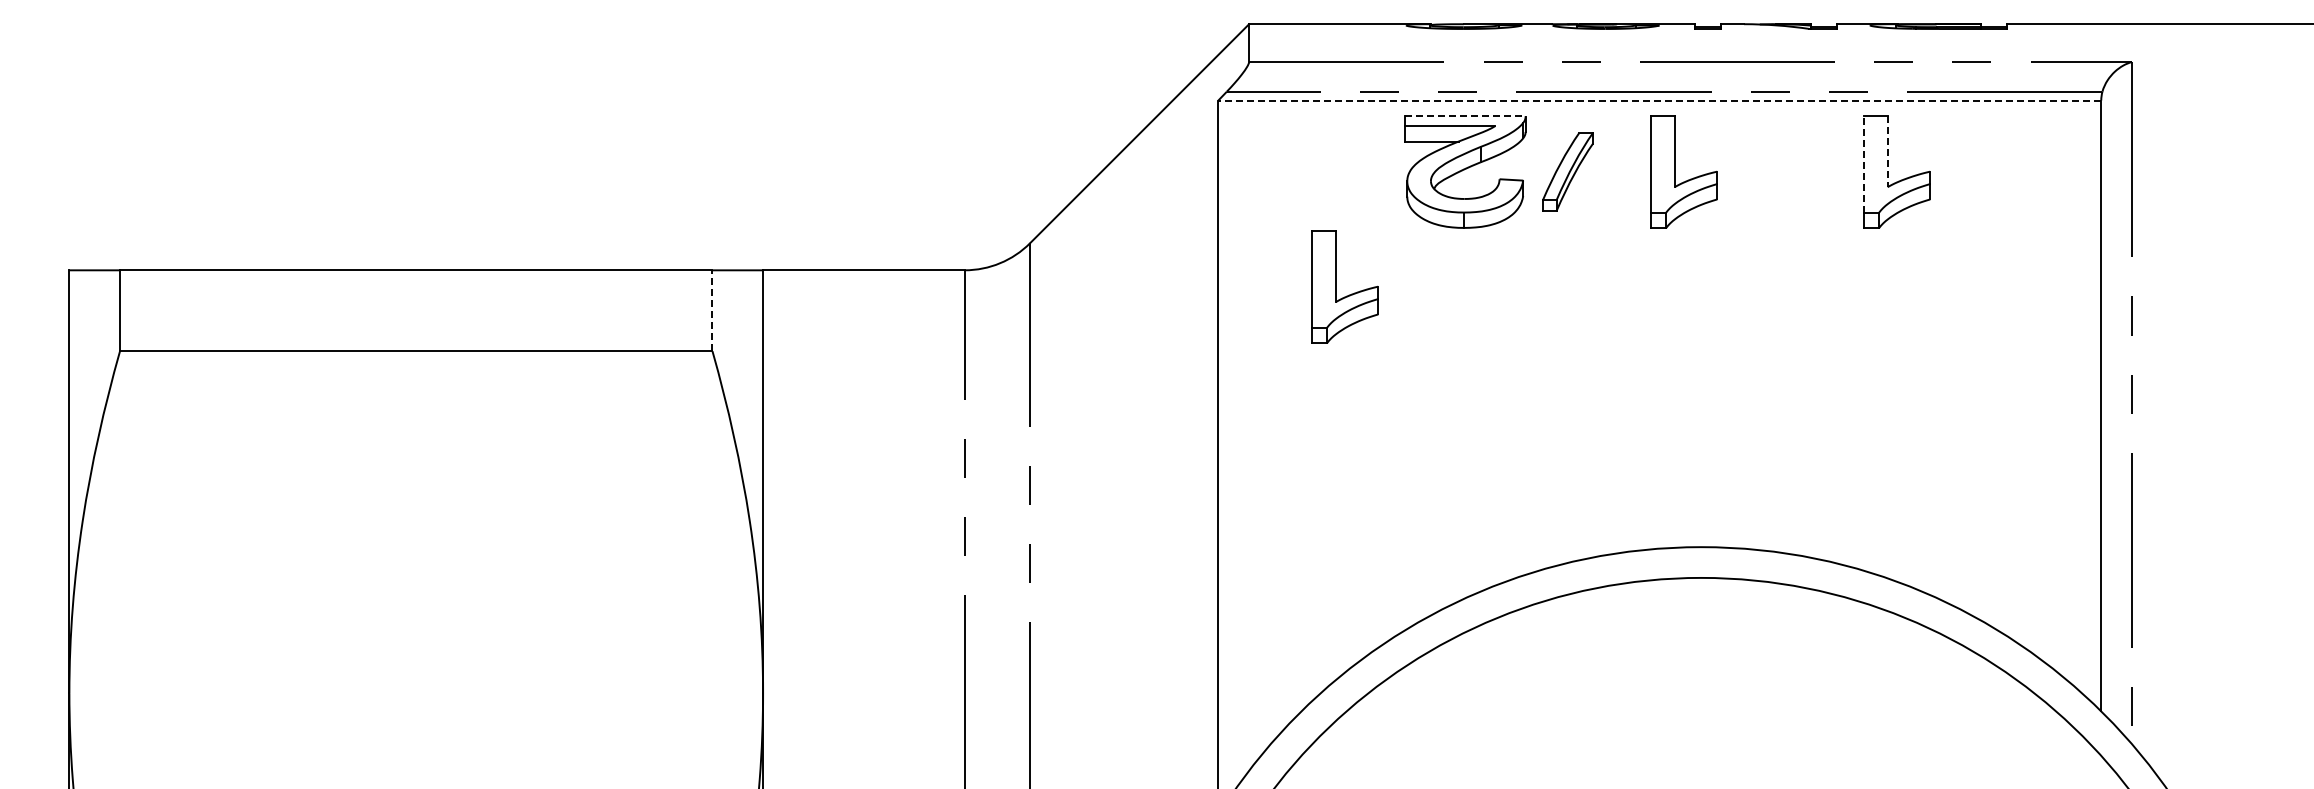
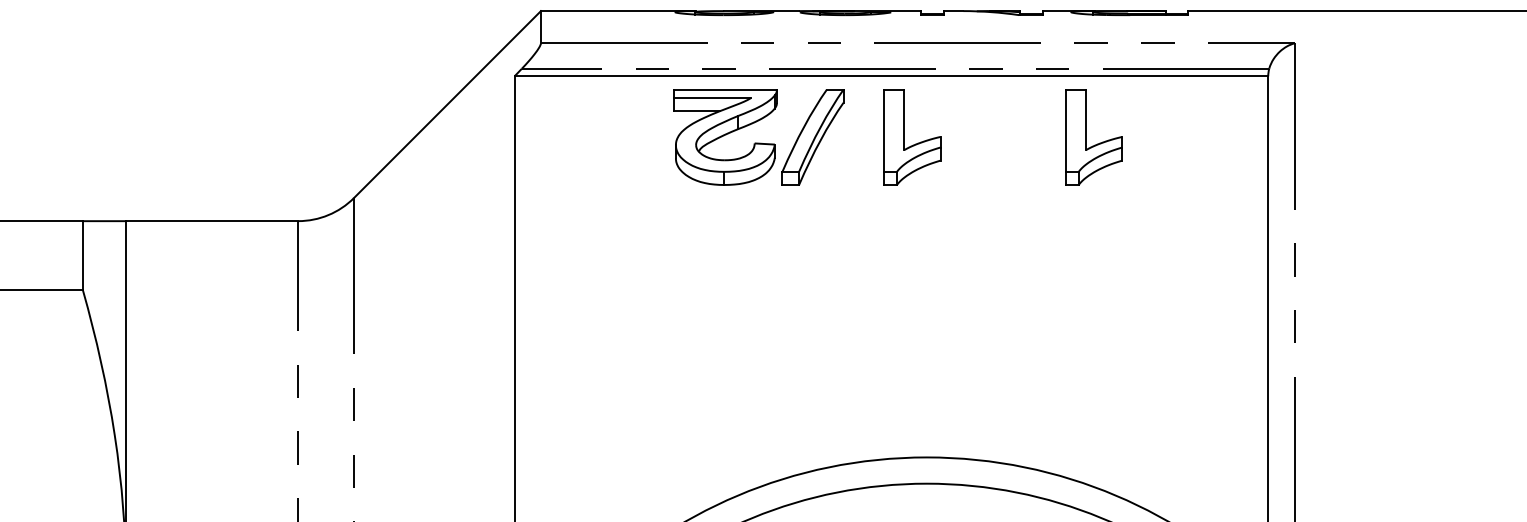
line: (1659, 100) -> (891, 76), dashed -> solid
line: (1465, 116) -> (725, 89), dashed -> solid
line: (1887, 152) -> (1085, 120), dashed -> solid
line: (1863, 163) -> (1065, 129), dashed -> solid
part: (1567, 171) -> (812, 136), size x1.43
part: (1336, 286) -> (615, 234), removed
line: (712, 310) -> (82, 255), dashed -> solid

